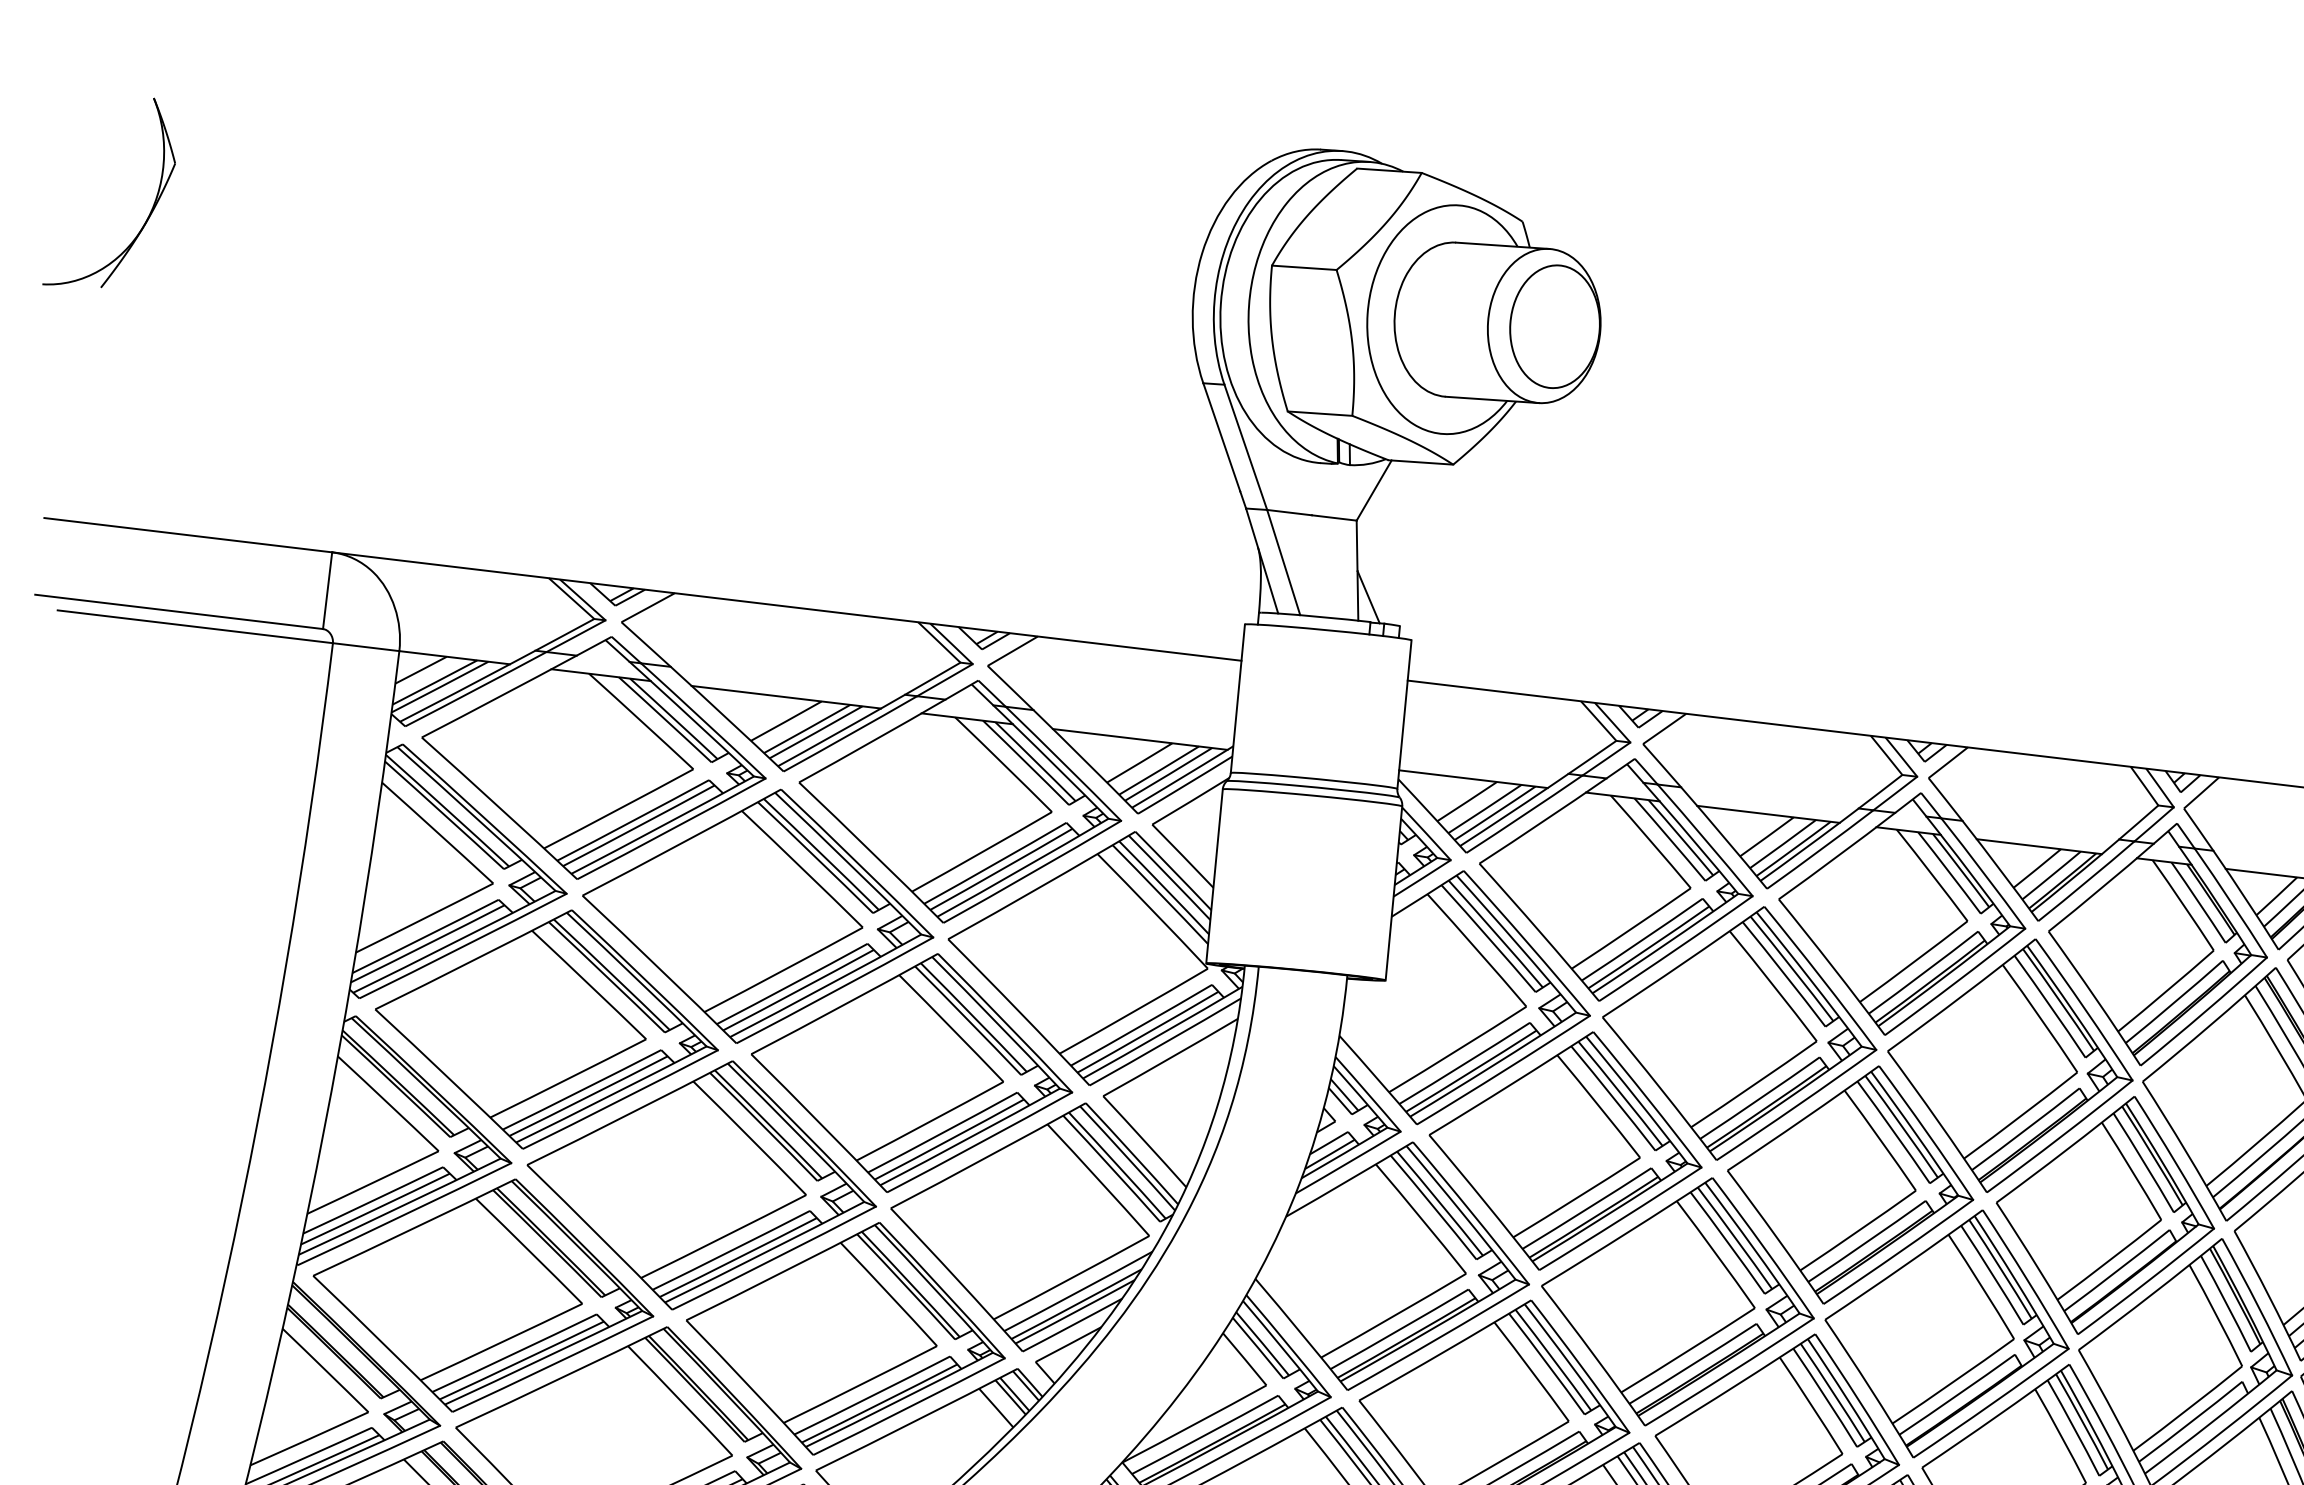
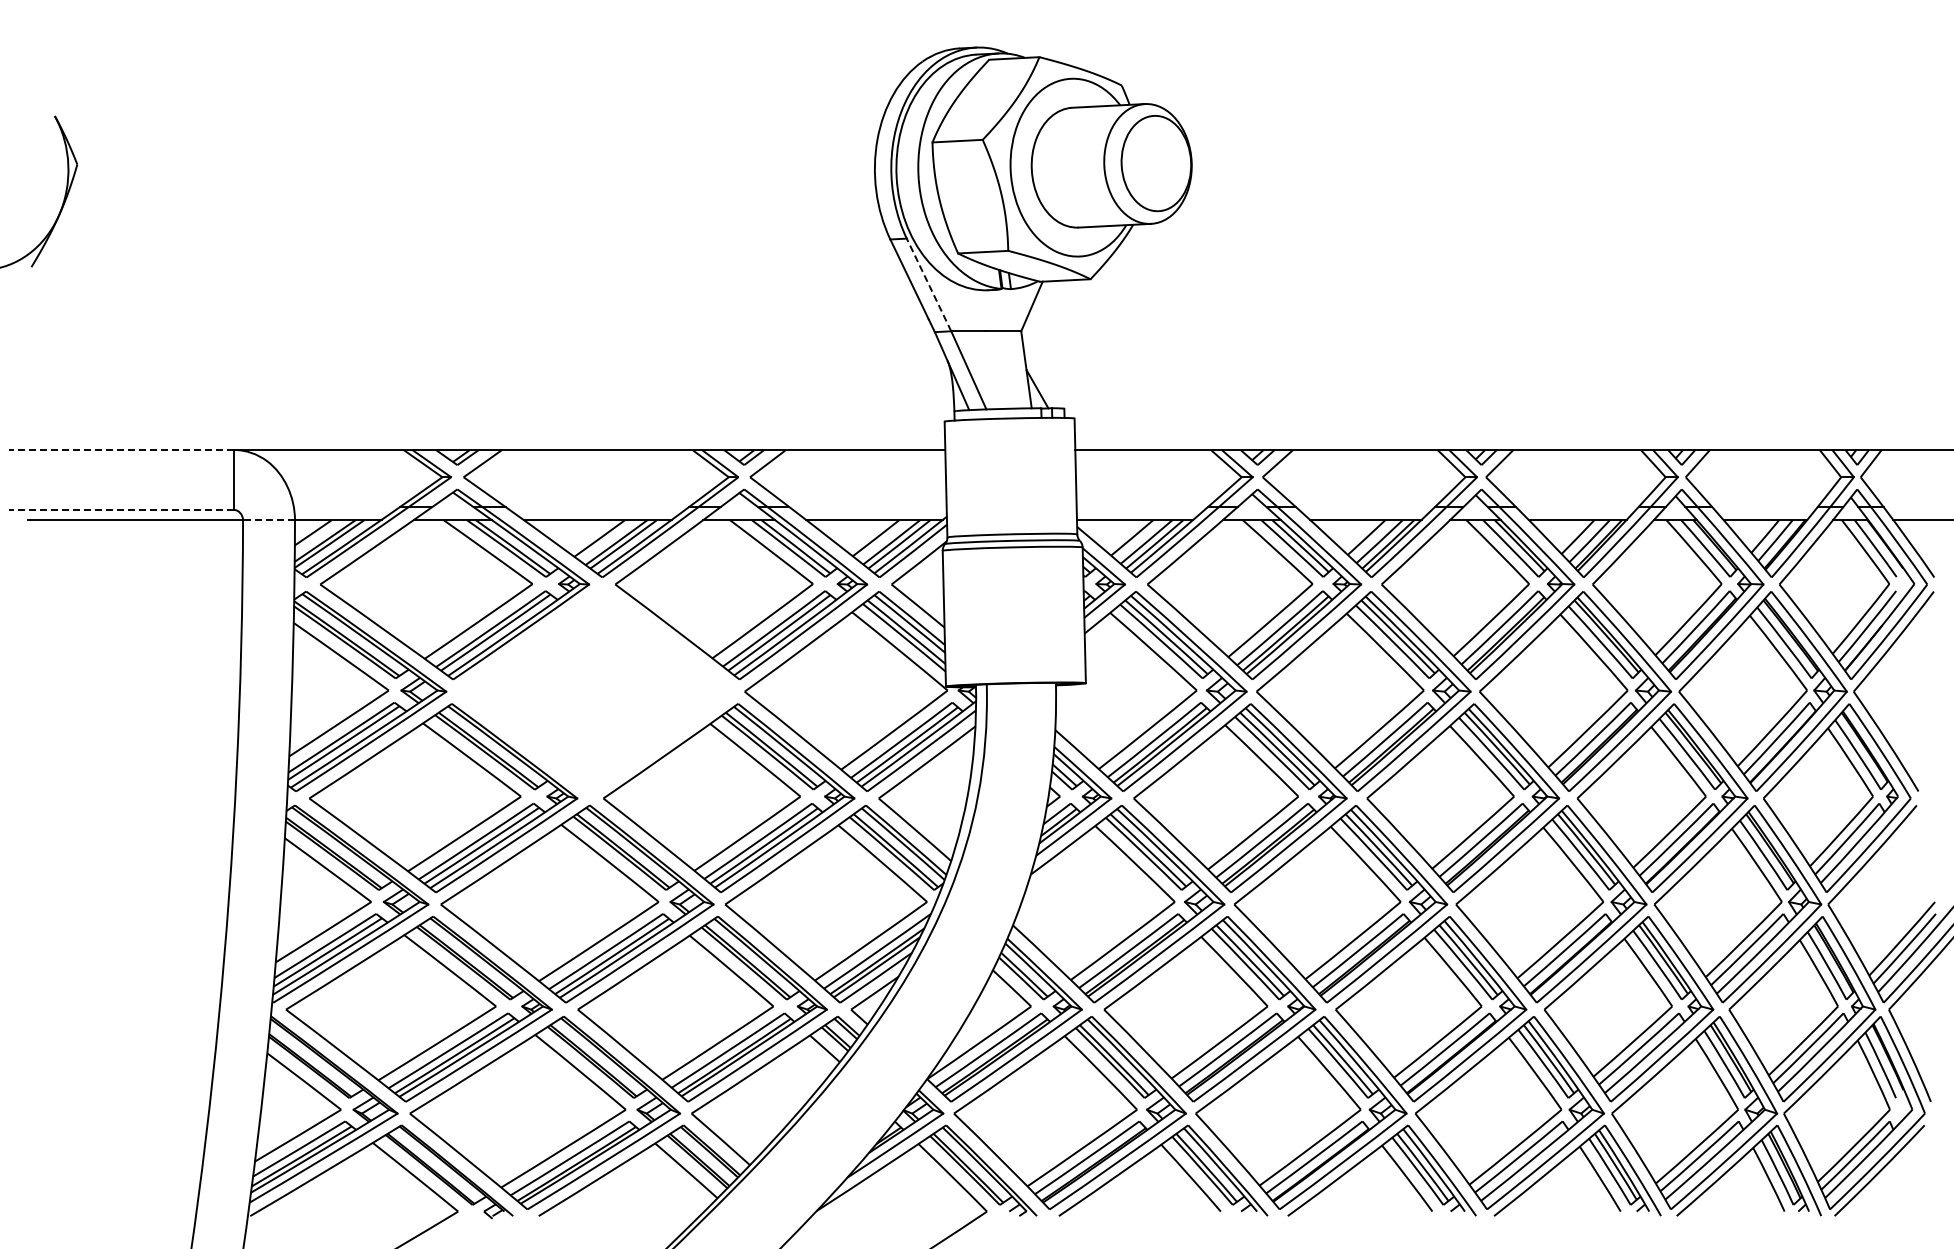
line: (1245, 446) -> (928, 284), solid -> dashed
line: (188, 534) -> (121, 449), solid -> dashed
line: (179, 611) -> (121, 509), solid -> dashed
line: (366, 646) -> (269, 519), solid -> dashed
part: (757, 916) -> (595, 691), removed

